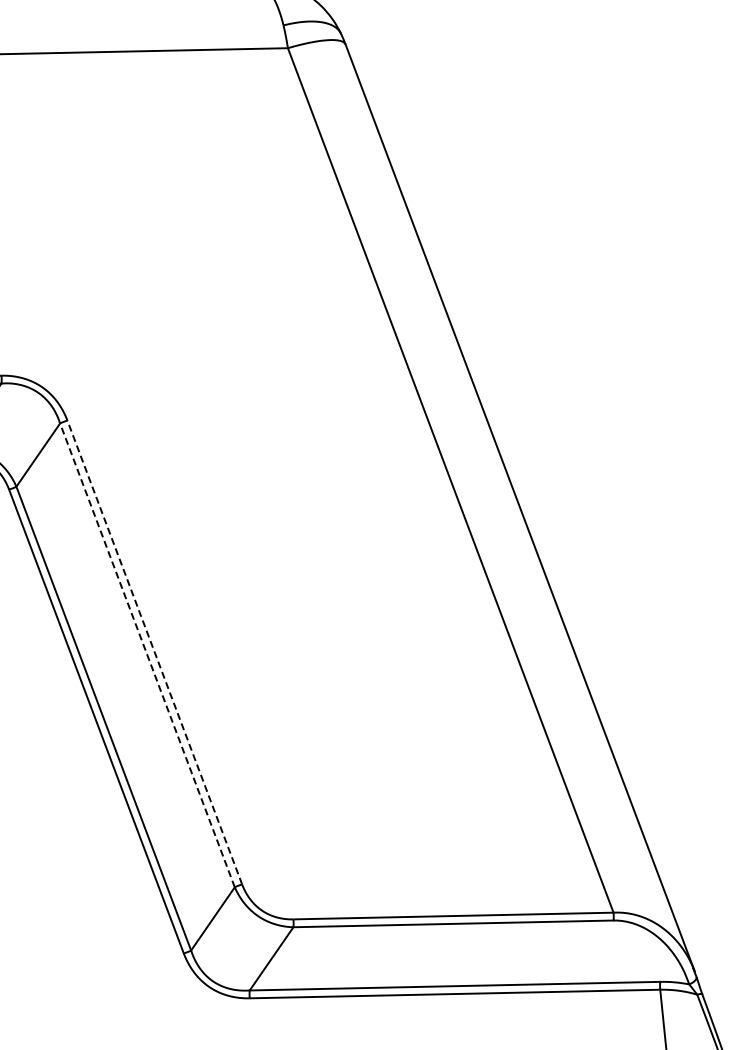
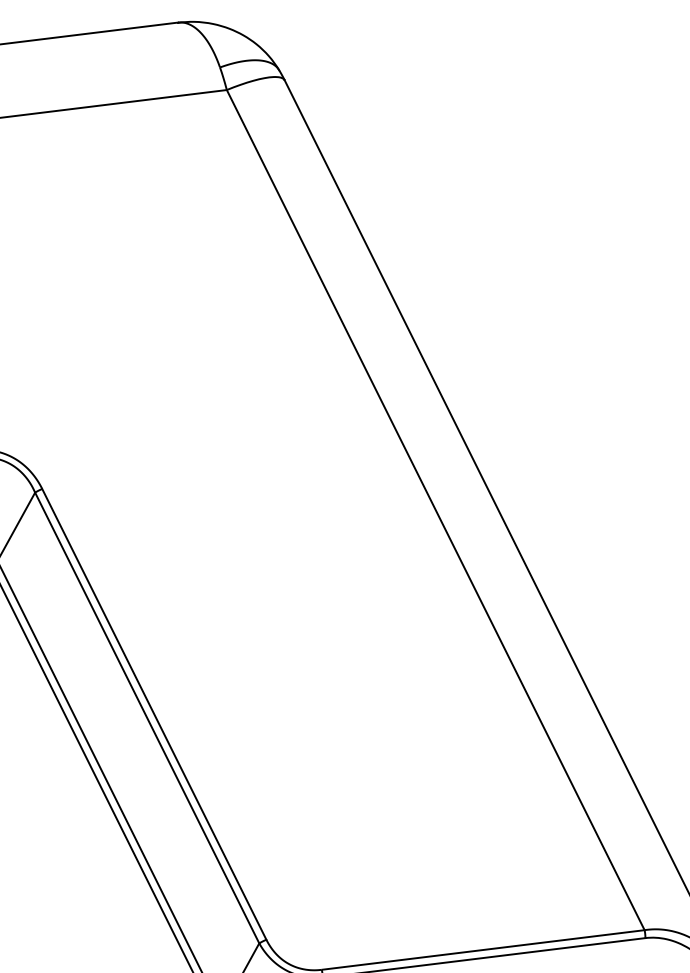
line: (154, 652) -> (154, 714), dashed -> solid
line: (147, 655) -> (147, 718), dashed -> solid

